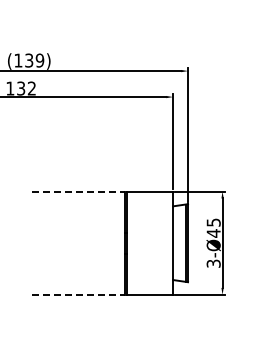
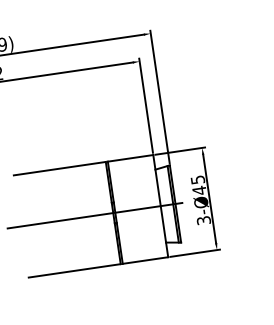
line: (79, 191) -> (60, 168), dashed -> solid
line: (106, 243) -> (94, 216), added
line: (79, 294) -> (75, 270), dashed -> solid

